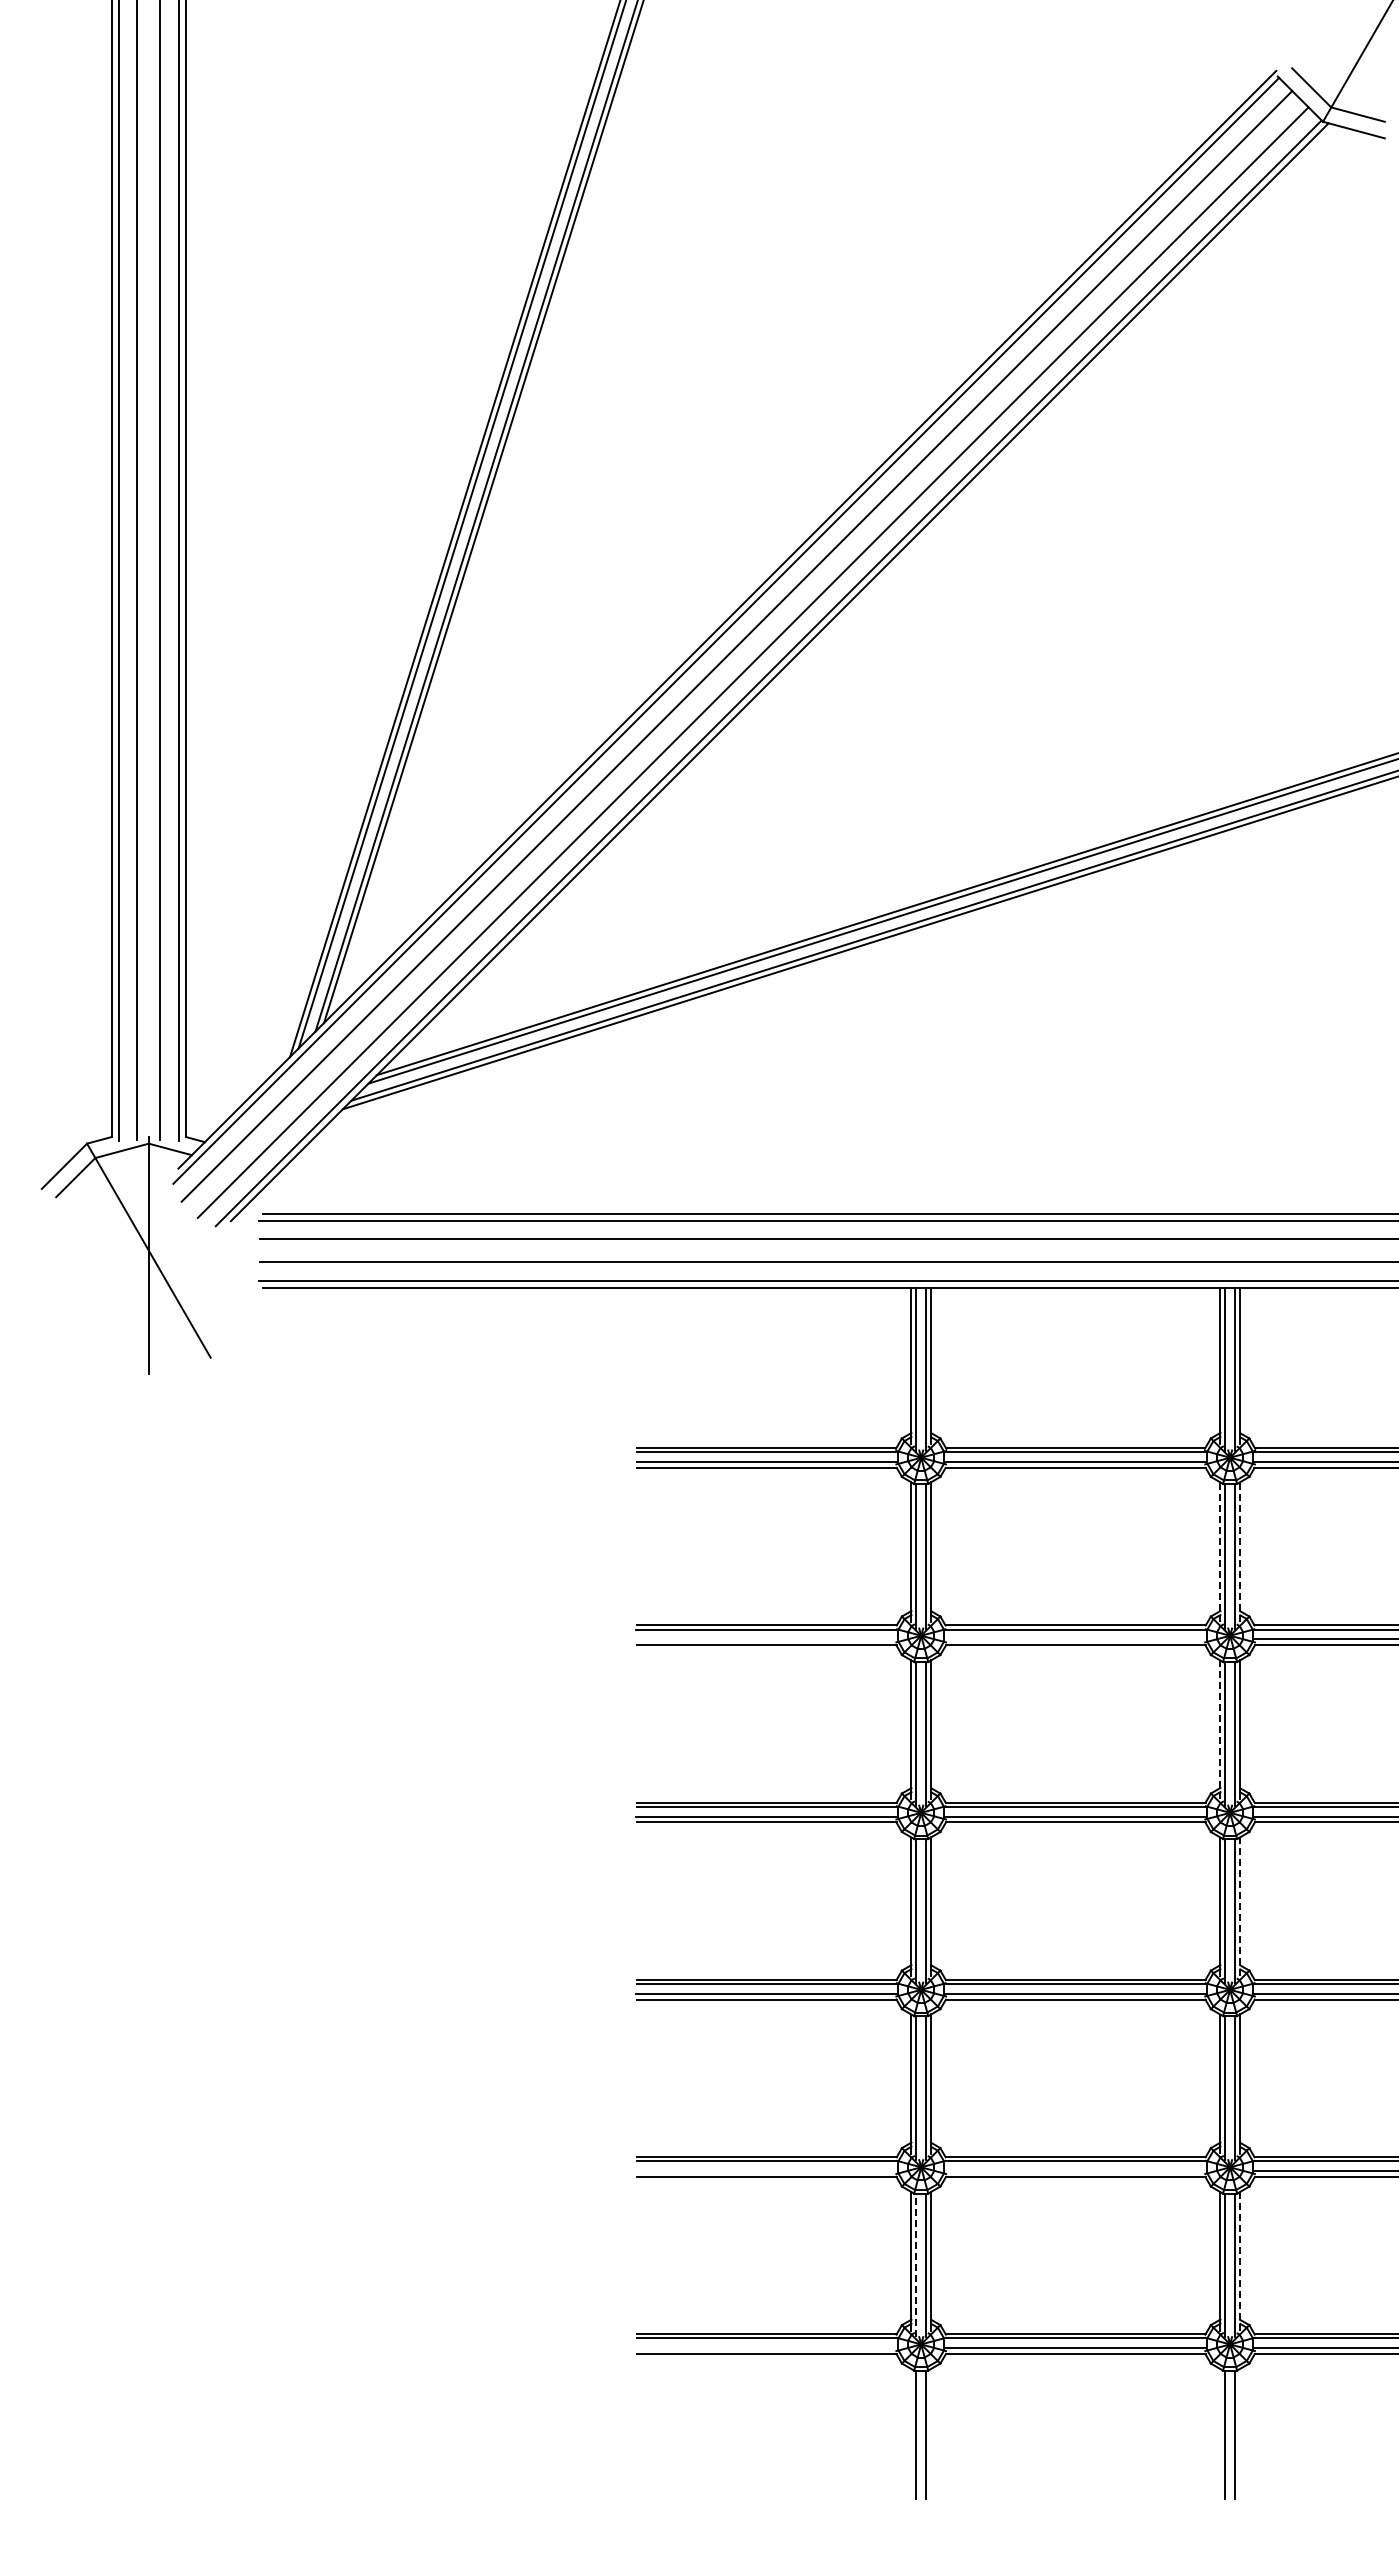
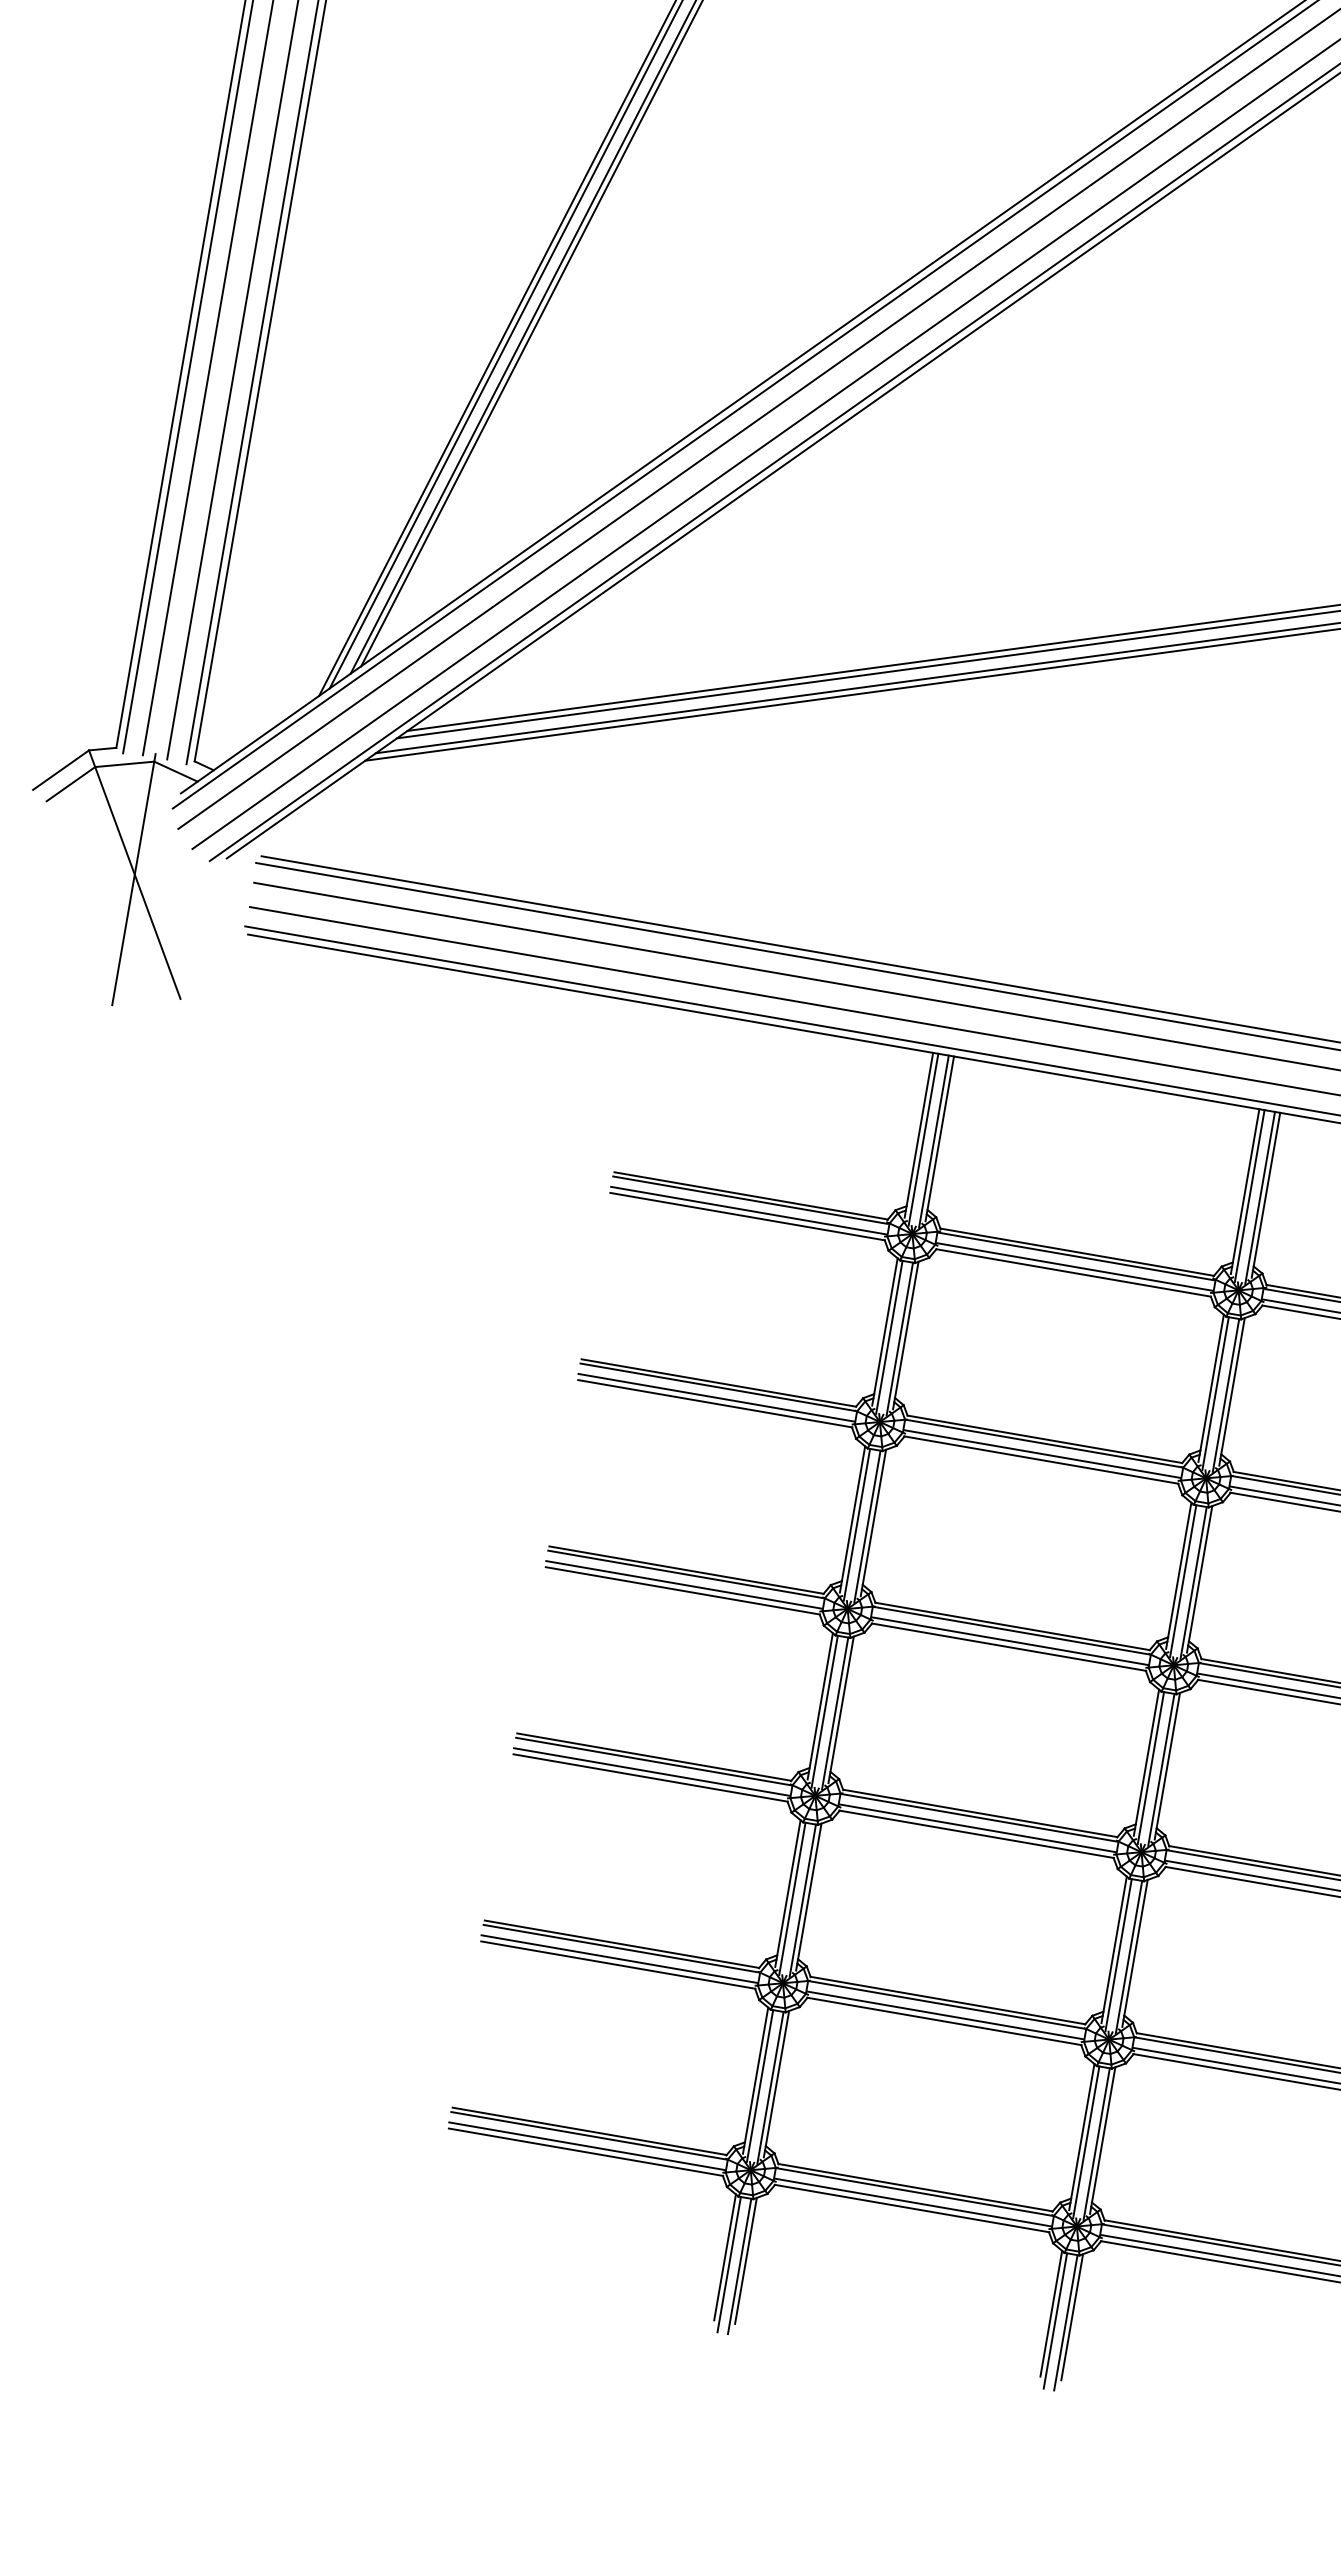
line: (1220, 1552) -> (1211, 1388), dashed -> solid
line: (1240, 1552) -> (1232, 1392), dashed -> solid
line: (766, 1639) -> (715, 1397), added
line: (1075, 1639) -> (1042, 1454), added
line: (1220, 1729) -> (1178, 1575), dashed -> solid
line: (1240, 1907) -> (1167, 1767), dashed -> solid
line: (766, 2171) -> (618, 1959), added
line: (1075, 2171) -> (945, 2015), added
line: (1240, 2261) -> (1102, 2140), dashed -> solid
line: (916, 2265) -> (760, 2086), dashed -> solid
line: (766, 2348) -> (586, 2146), added
line: (911, 2428) -> (725, 2257), added
line: (931, 2428) -> (746, 2260), added
line: (1220, 2428) -> (1051, 2313), added
line: (1240, 2428) -> (1072, 2317), added

